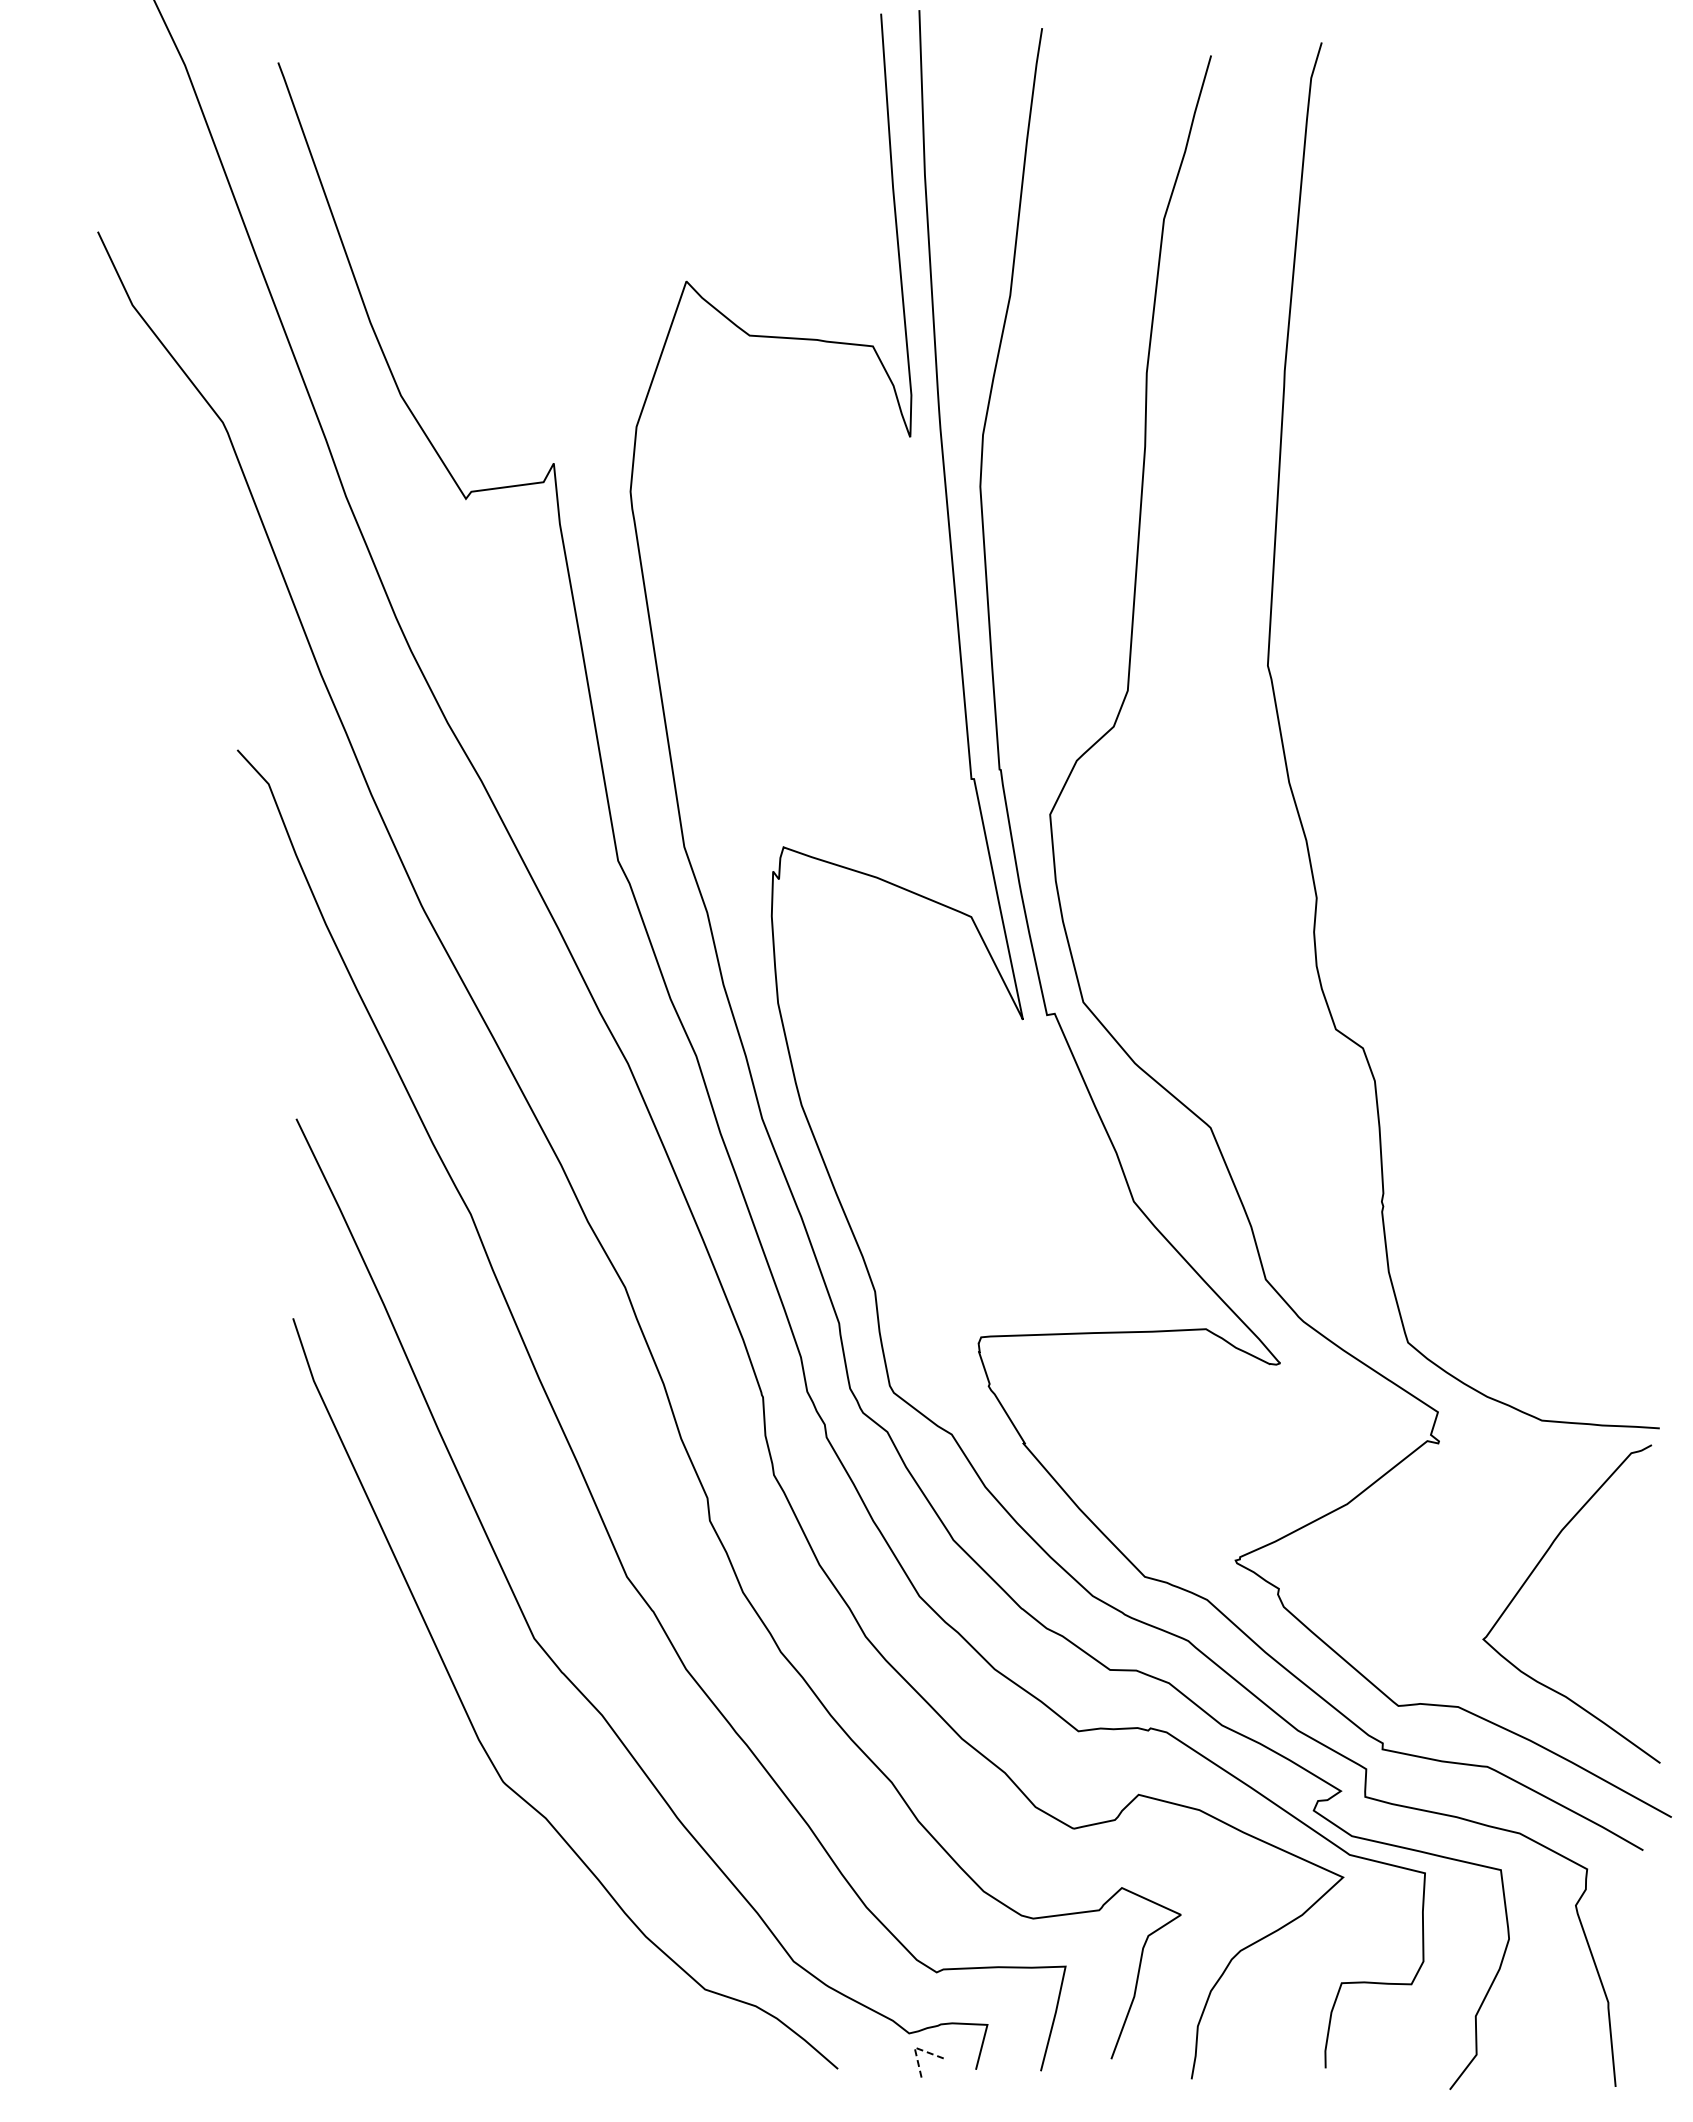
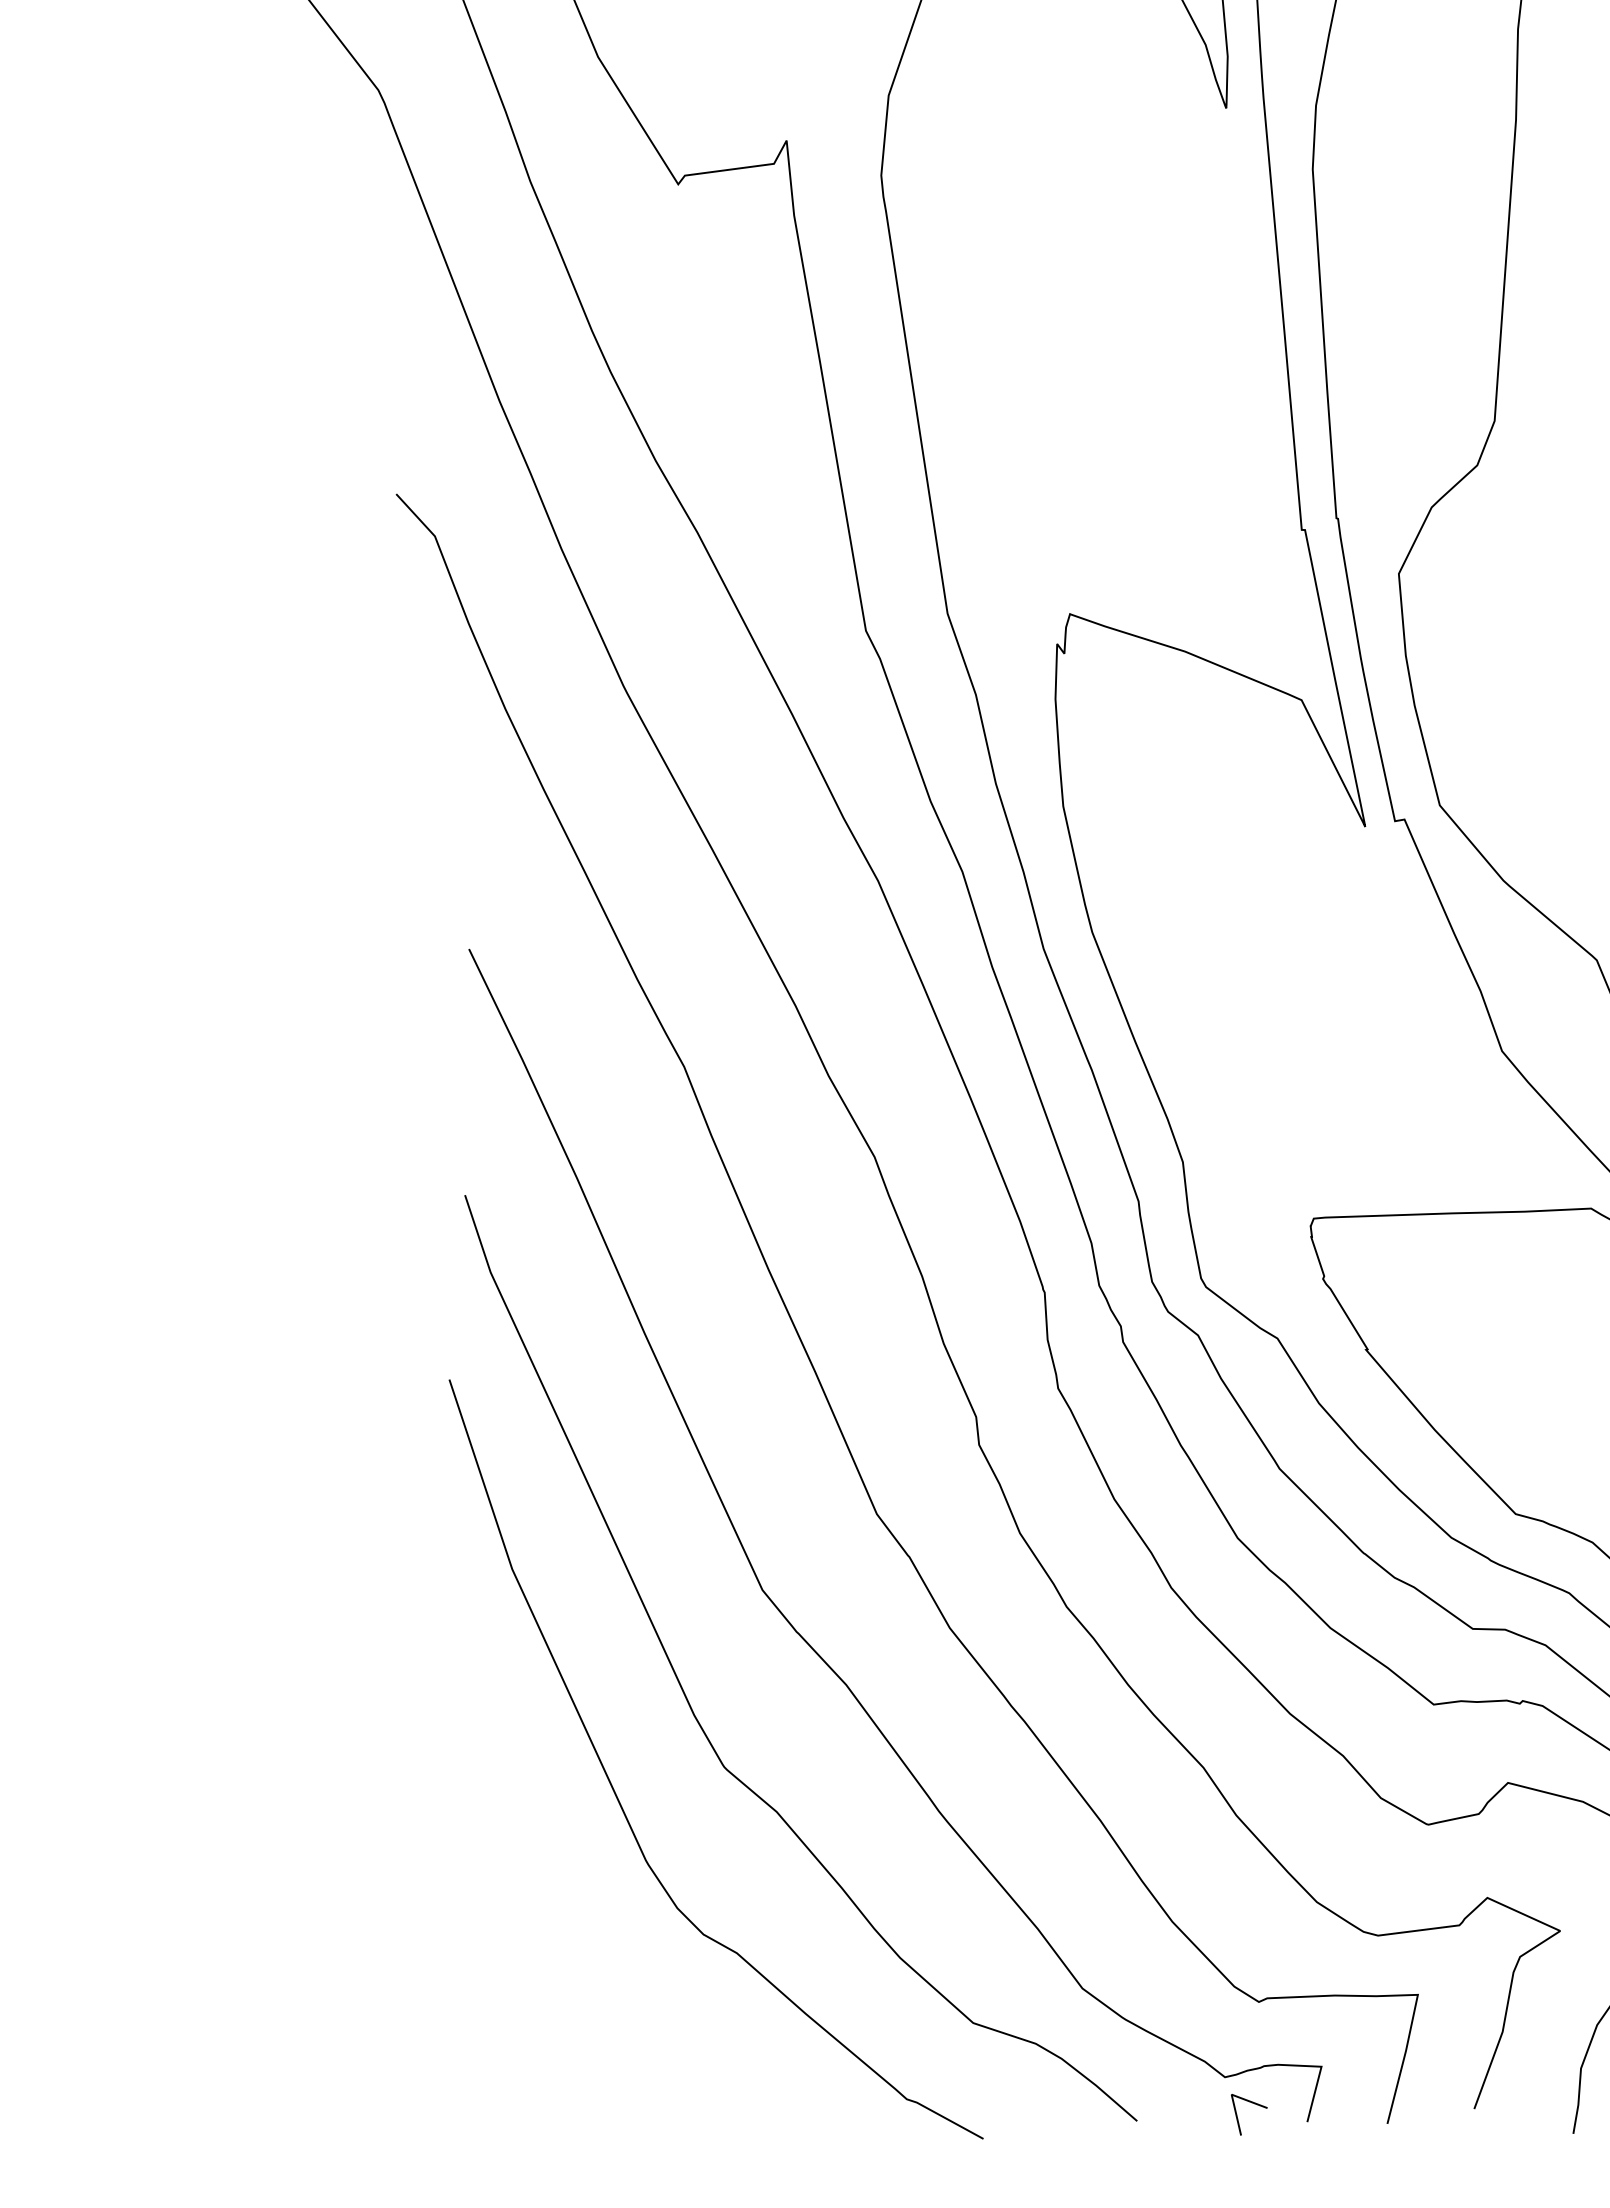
curve: (419, 1810) -> (620, 1802), added
line: (914, 2048) -> (1231, 2095), dashed -> solid

